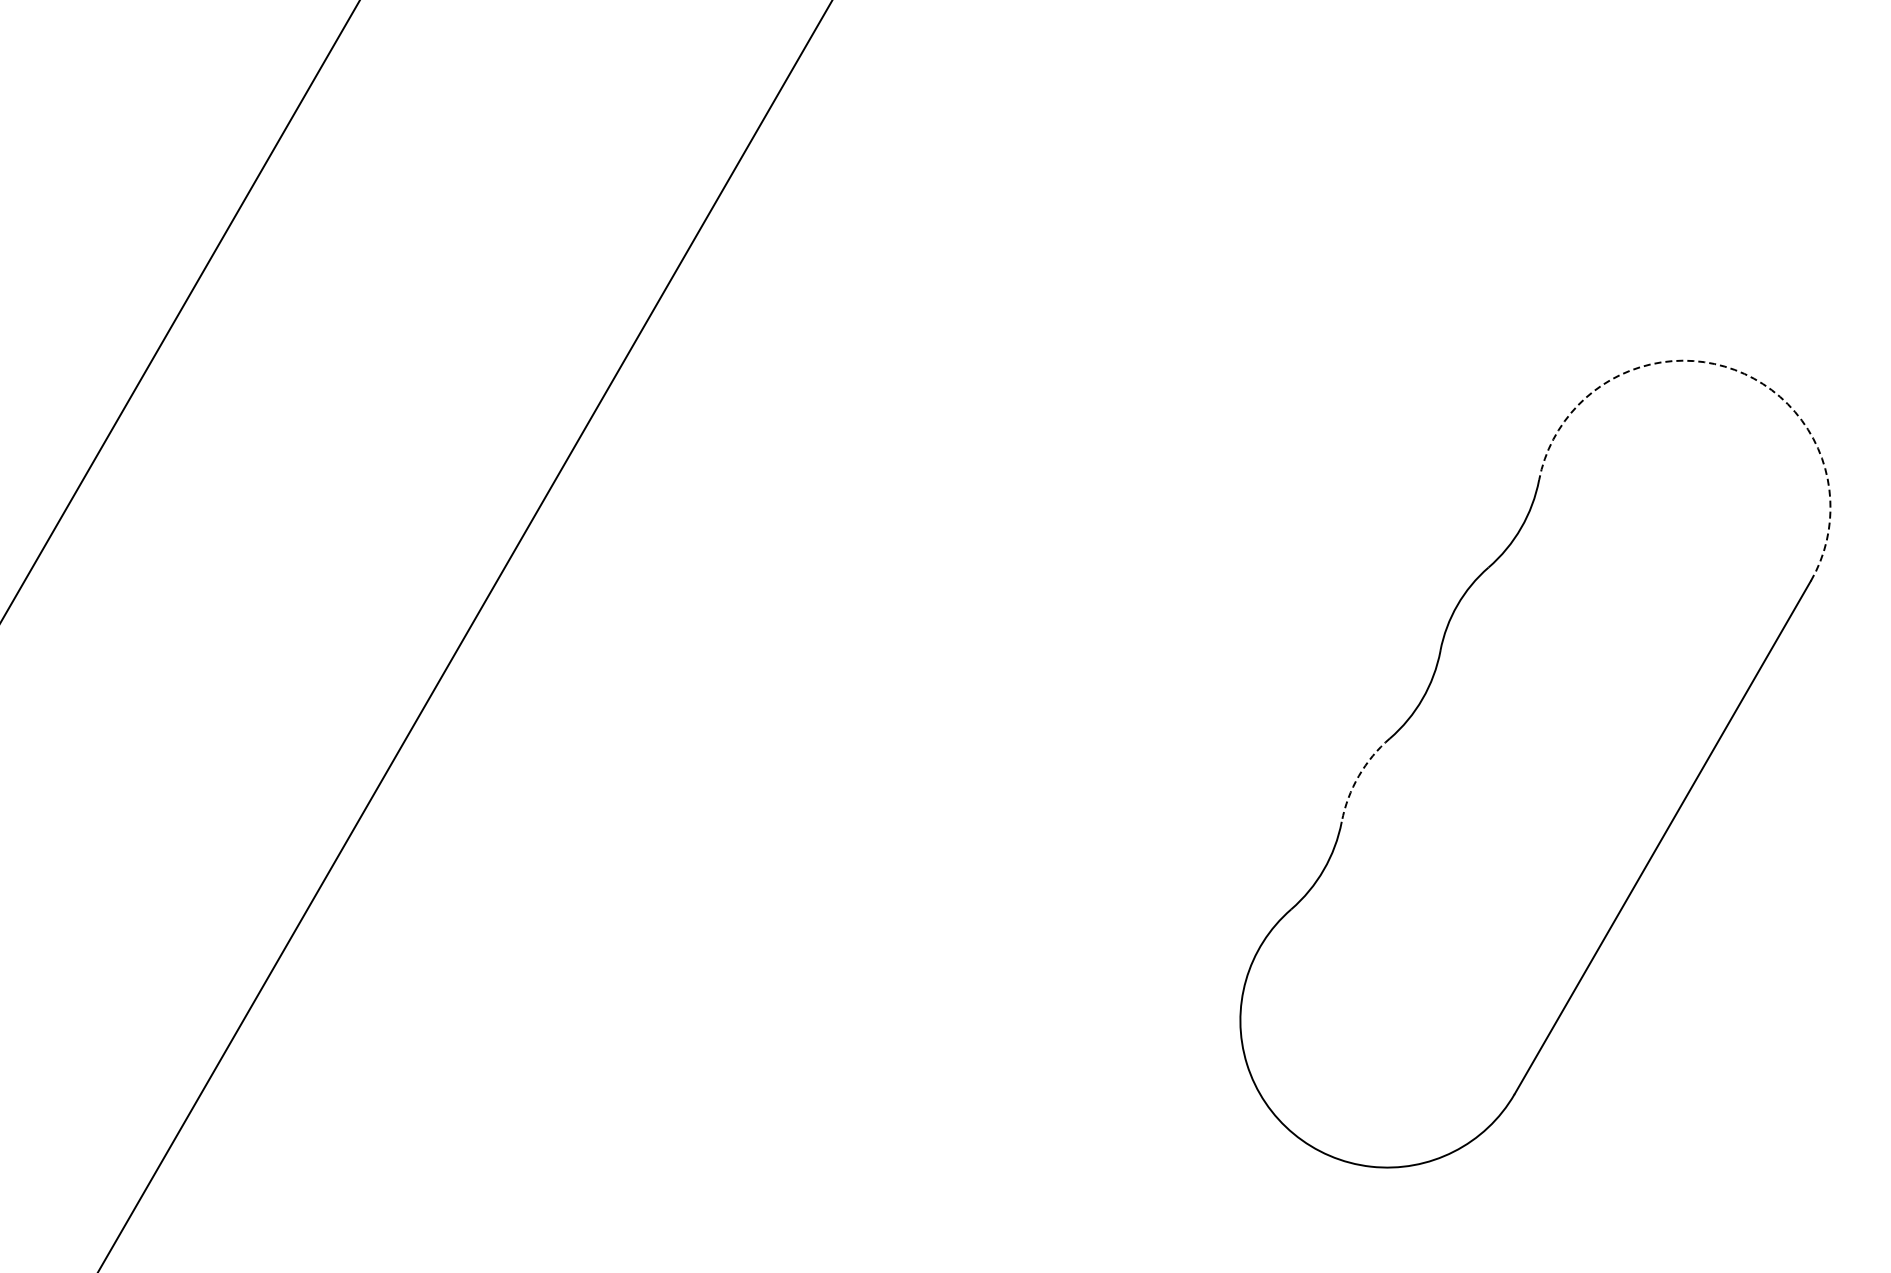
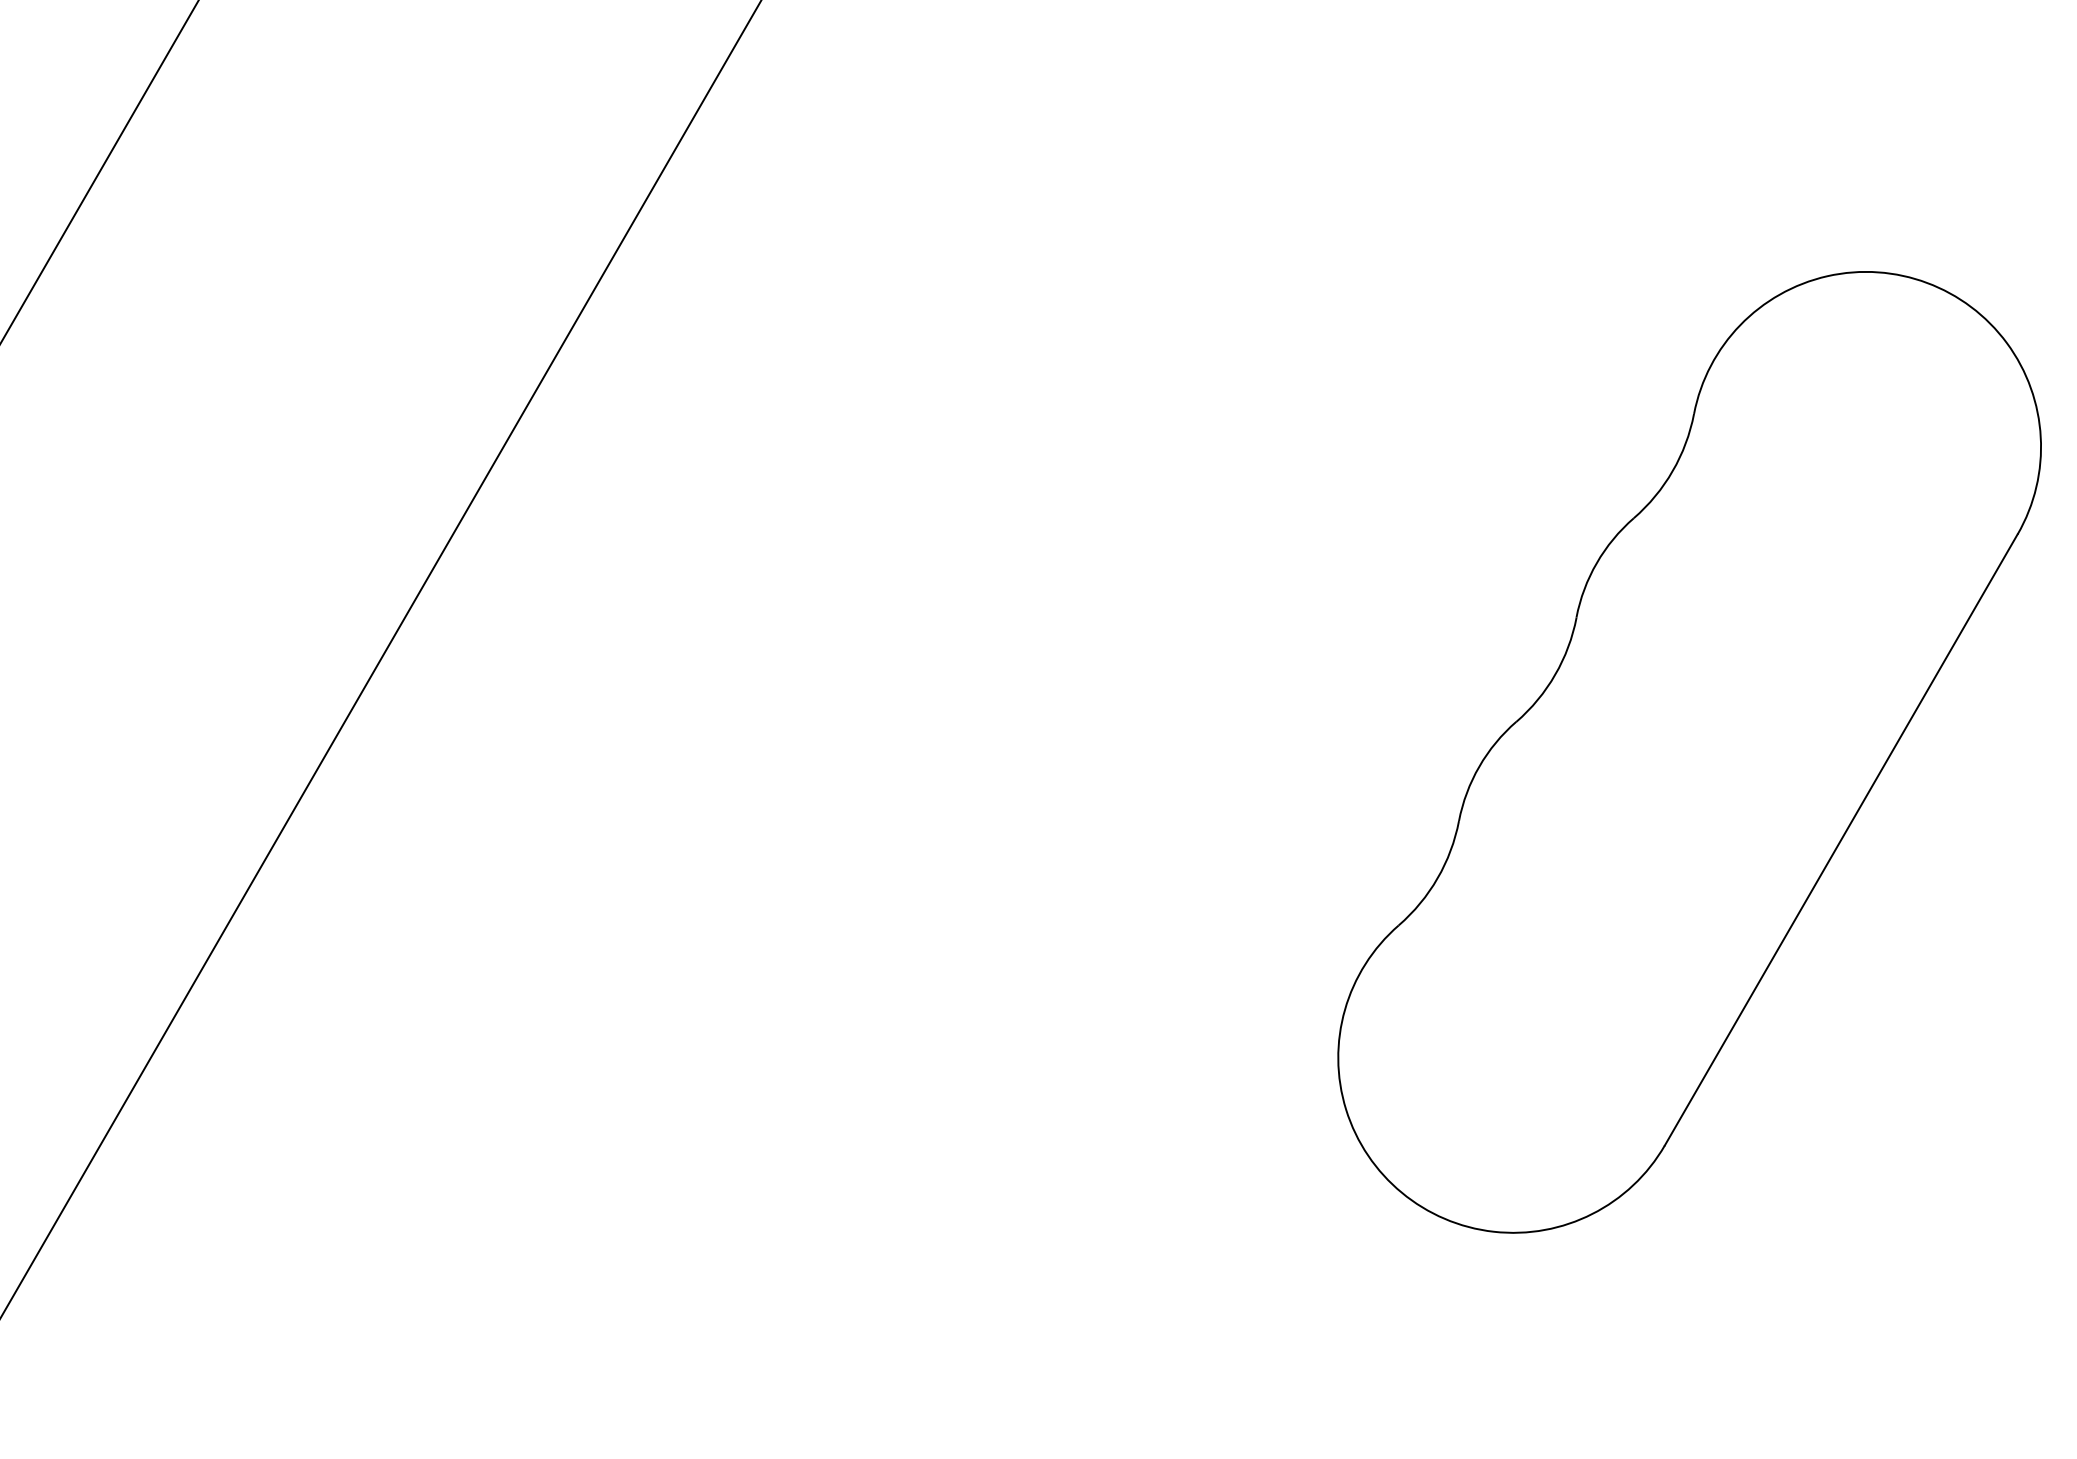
arc: (1734, 369) -> (1926, 282), dashed -> solid
arc: (1358, 776) -> (1478, 767), dashed -> solid

